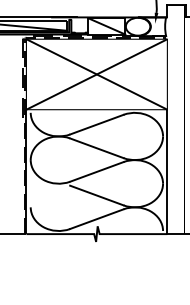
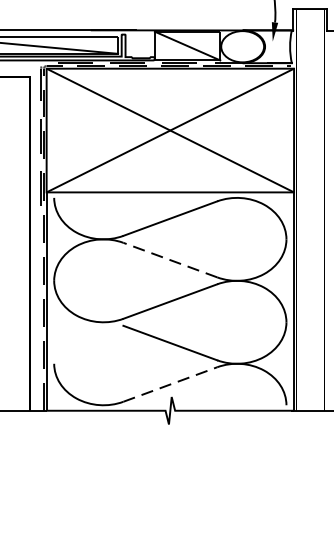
line: (96, 148) -> (169, 260), solid -> dashed
line: (97, 218) -> (171, 383), solid -> dashed

